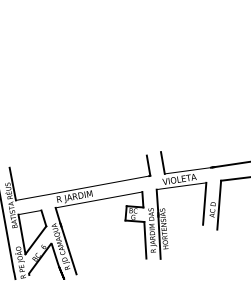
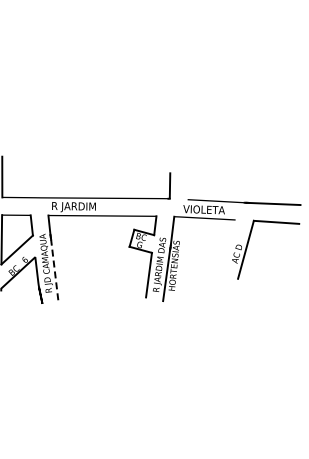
line: (162, 162) -> (187, 185), removed
line: (204, 203) -> (228, 244), removed
line: (68, 250) -> (54, 269), solid -> dashed

